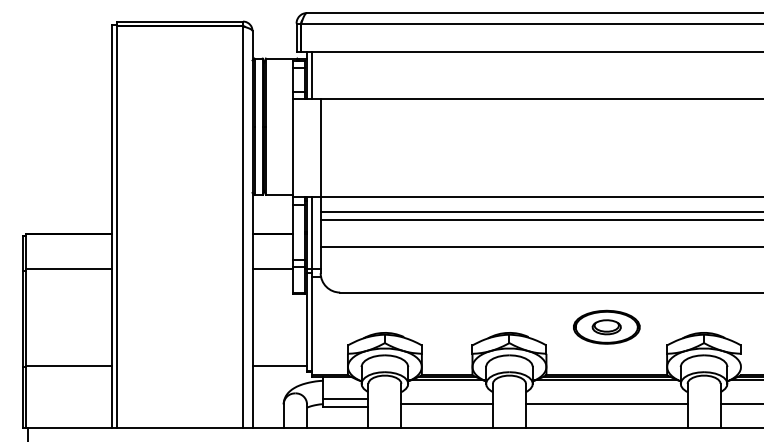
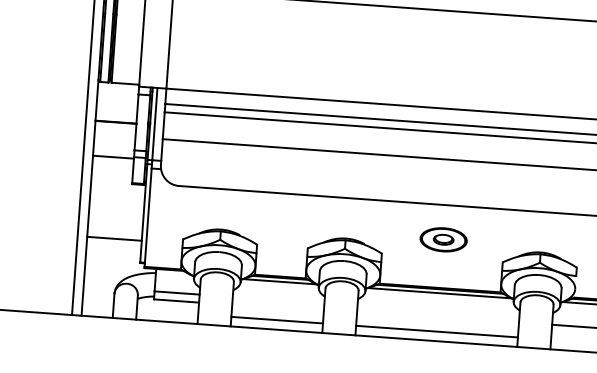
part: (606, 326) -> (443, 239), size x0.7
line: (279, 365) -> (114, 238), moved
line: (446, 403) -> (276, 319), moved
line: (606, 403) -> (436, 331), moved

